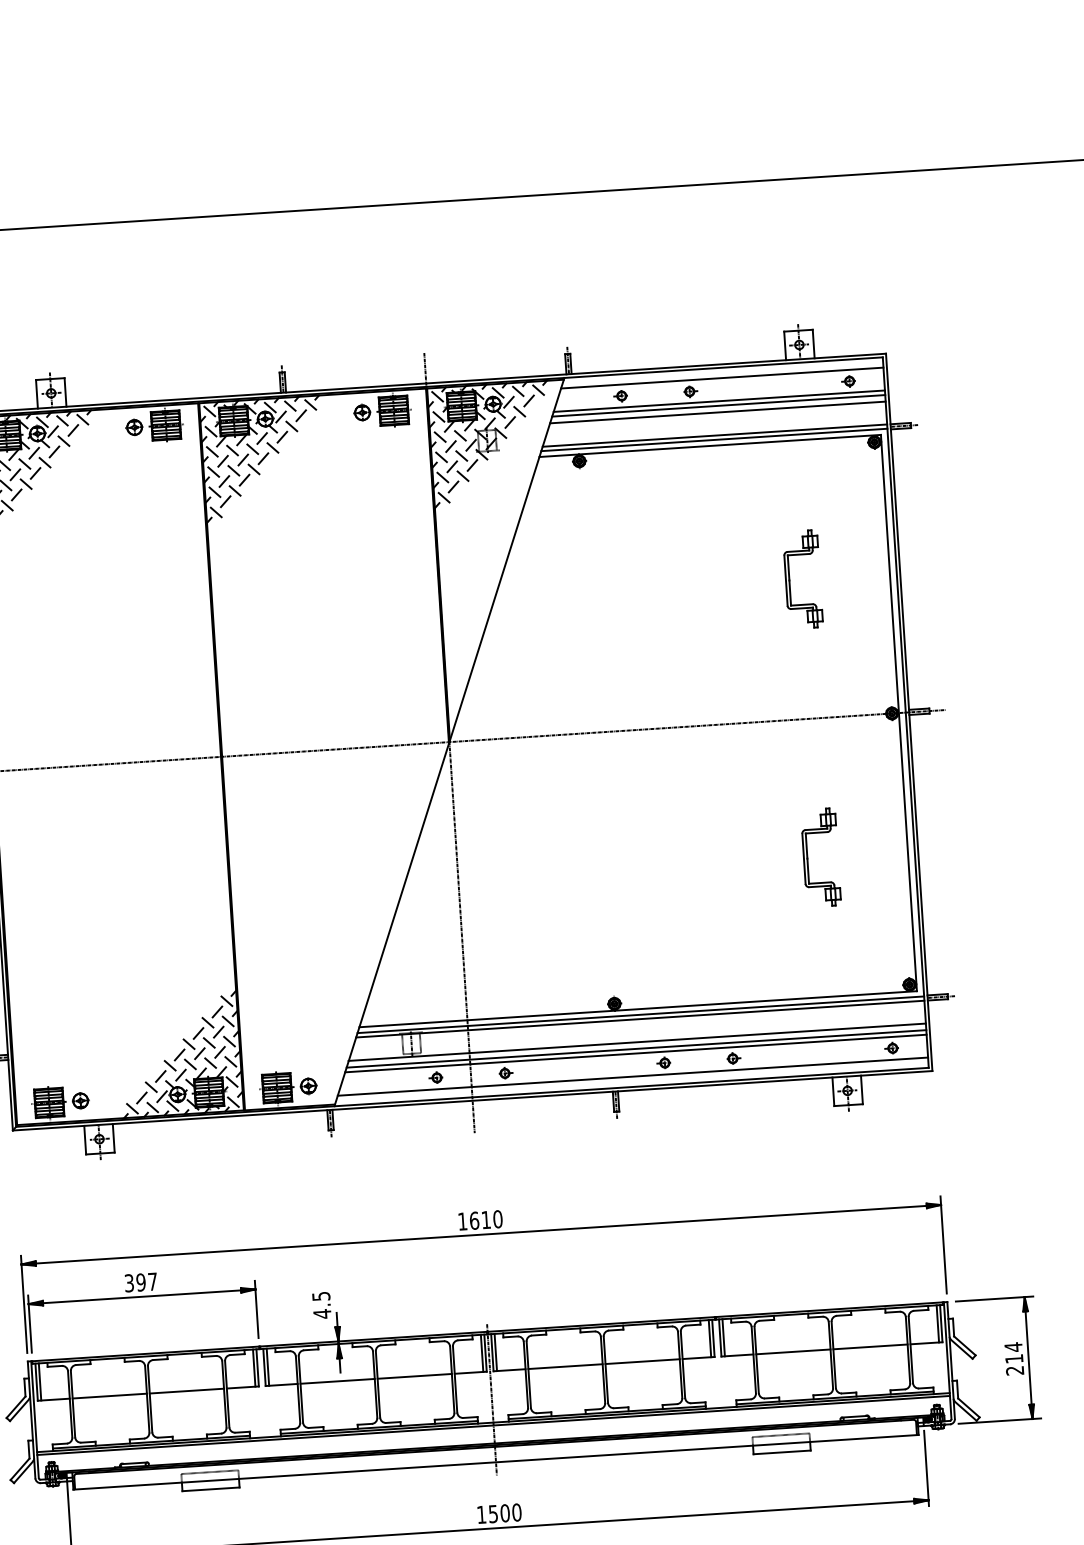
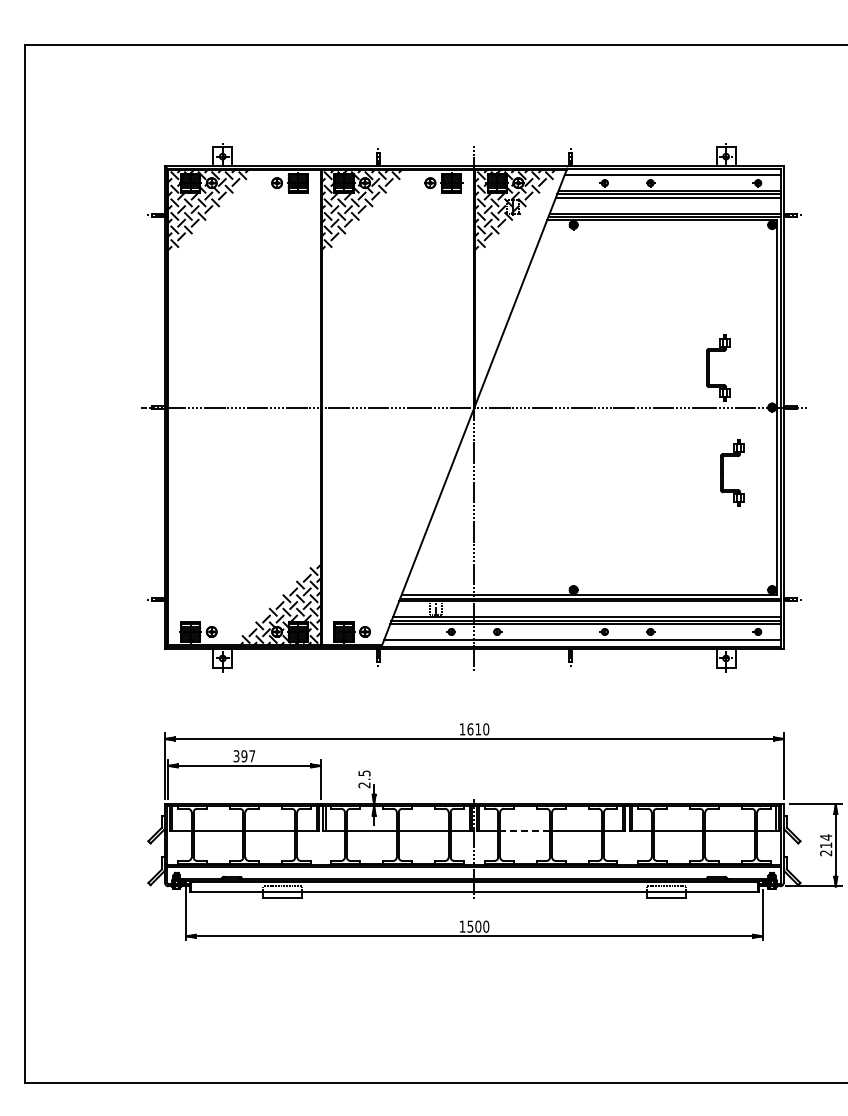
part: (789, 579) -> (709, 367), moved
part: (807, 857) -> (723, 472), moved
text: (322, 1314) -> (364, 785), 4.5 -> 2.5
line: (566, 1367) -> (525, 831), solid -> dashed

